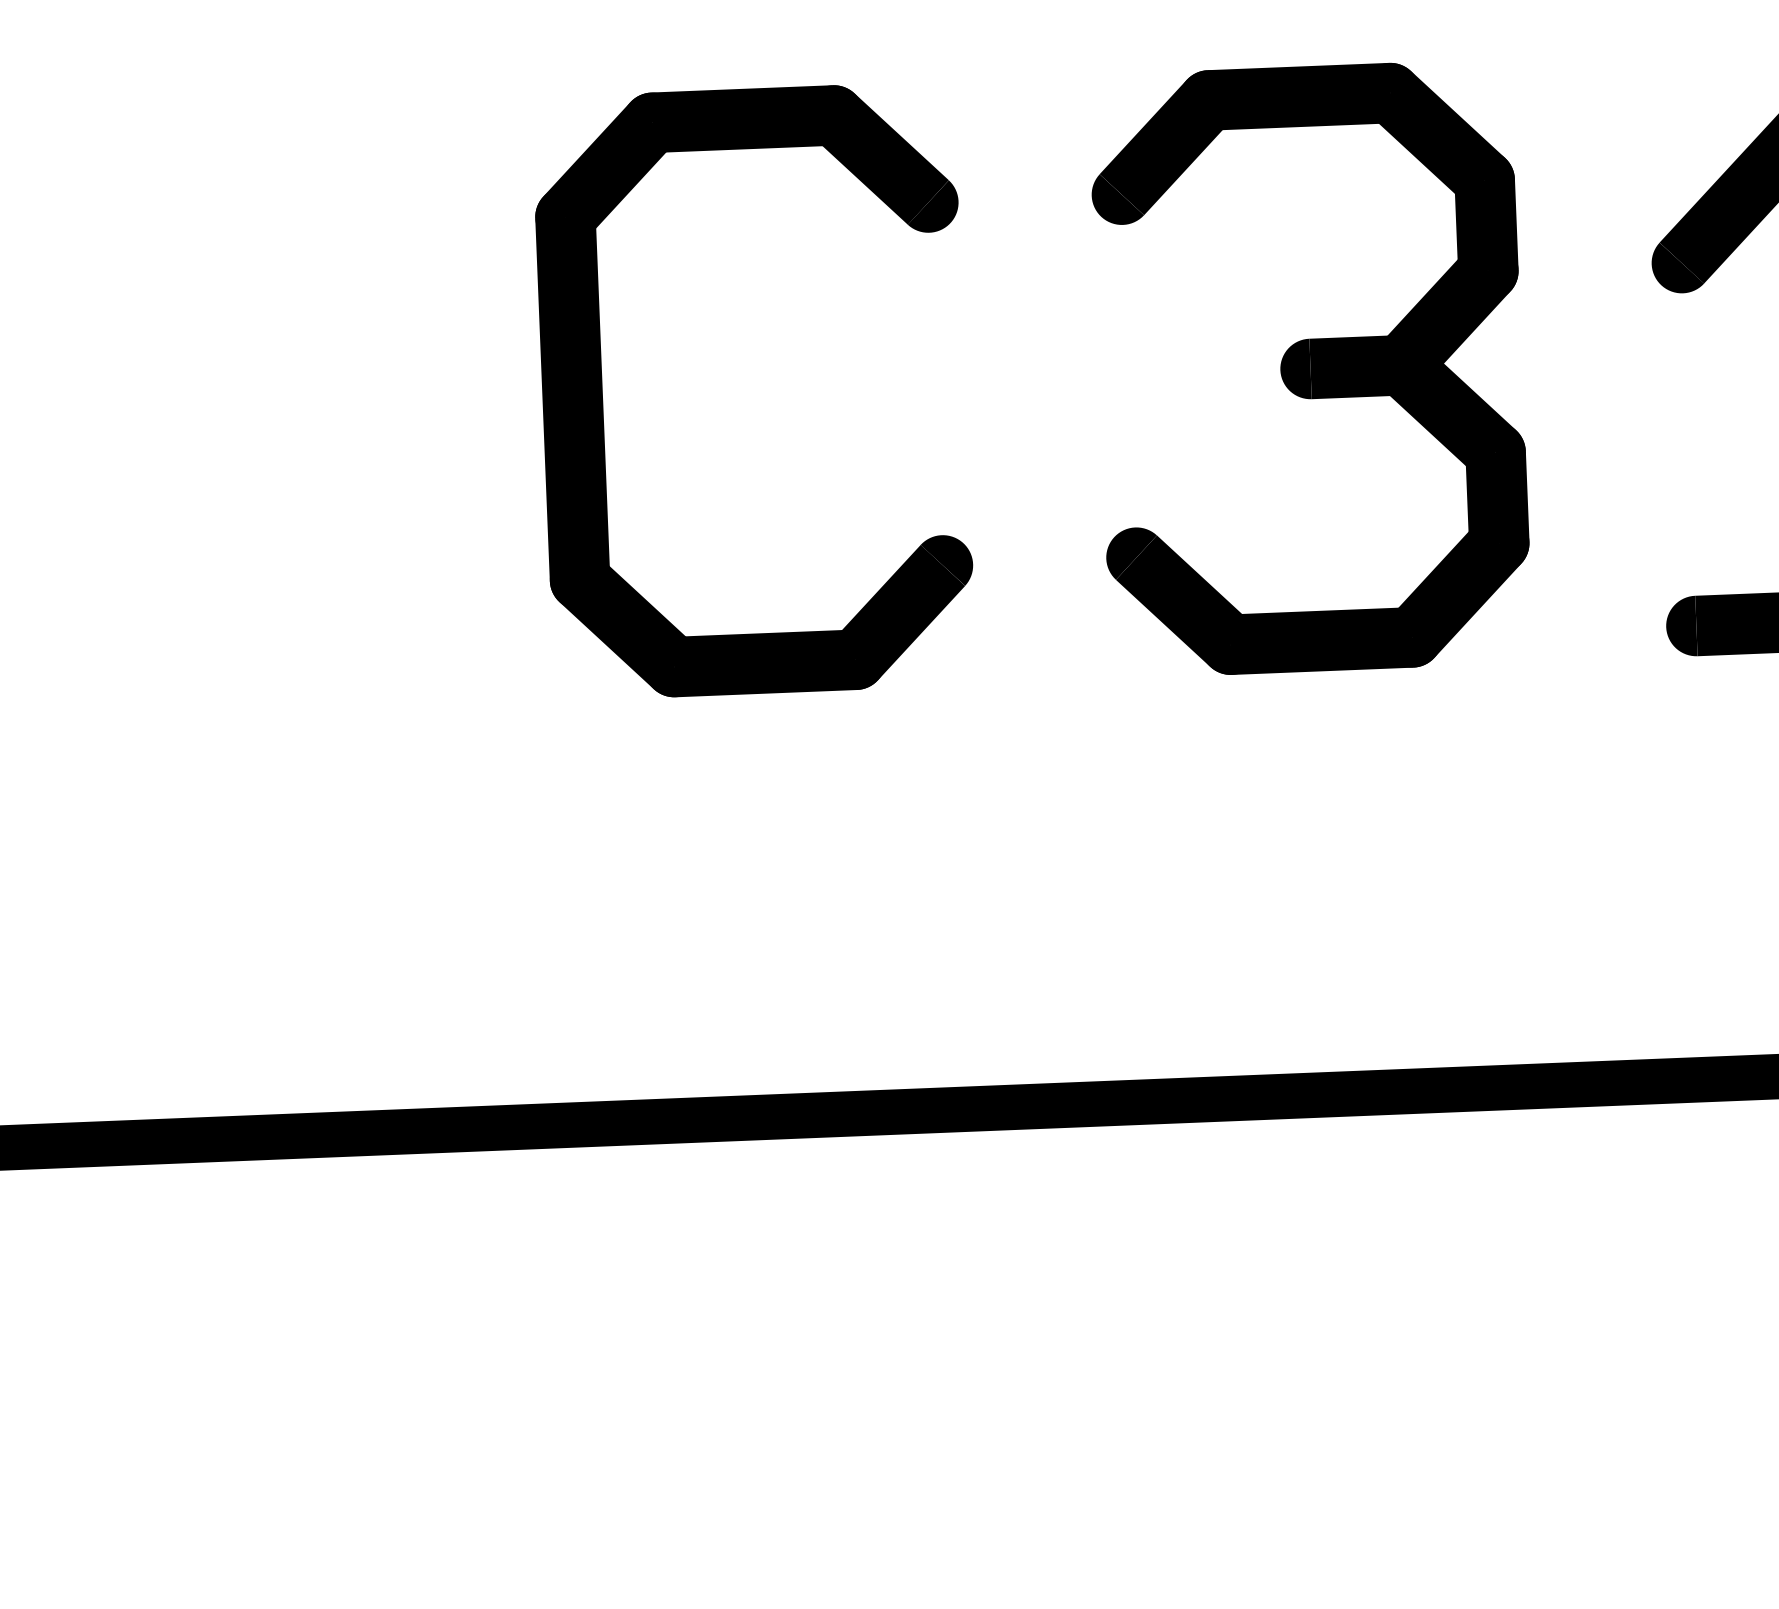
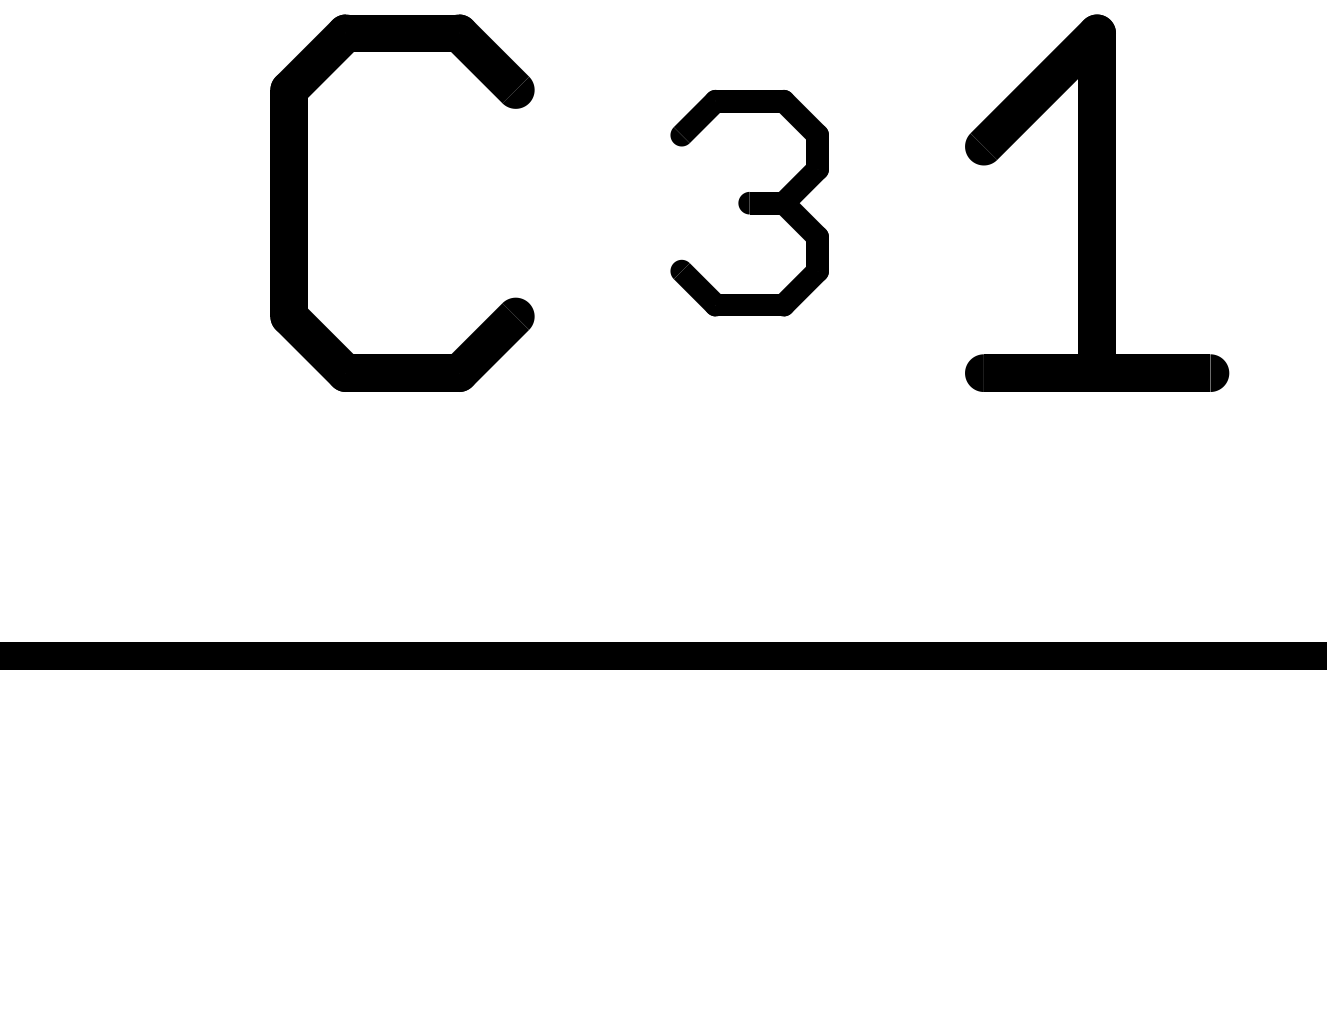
part: (1309, 367) -> (749, 202), size x0.6

